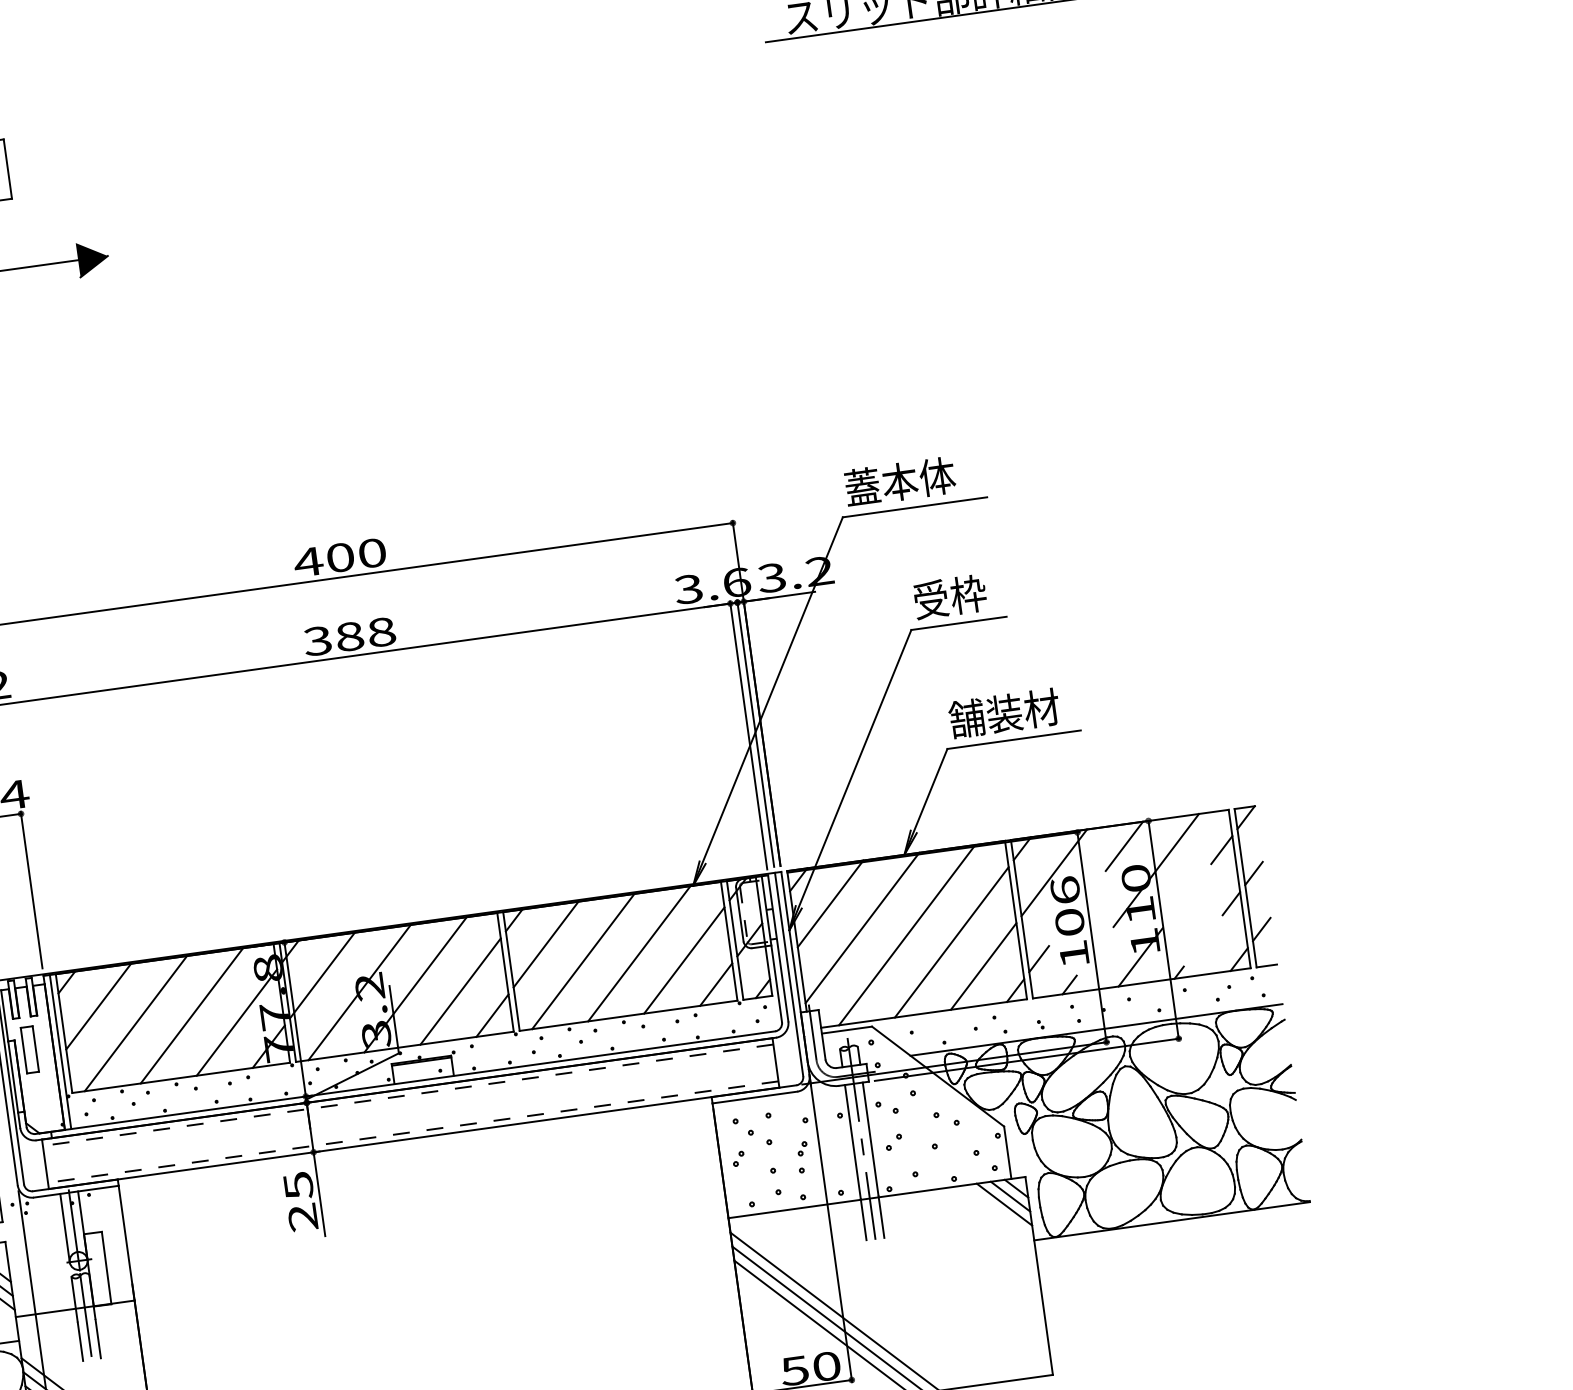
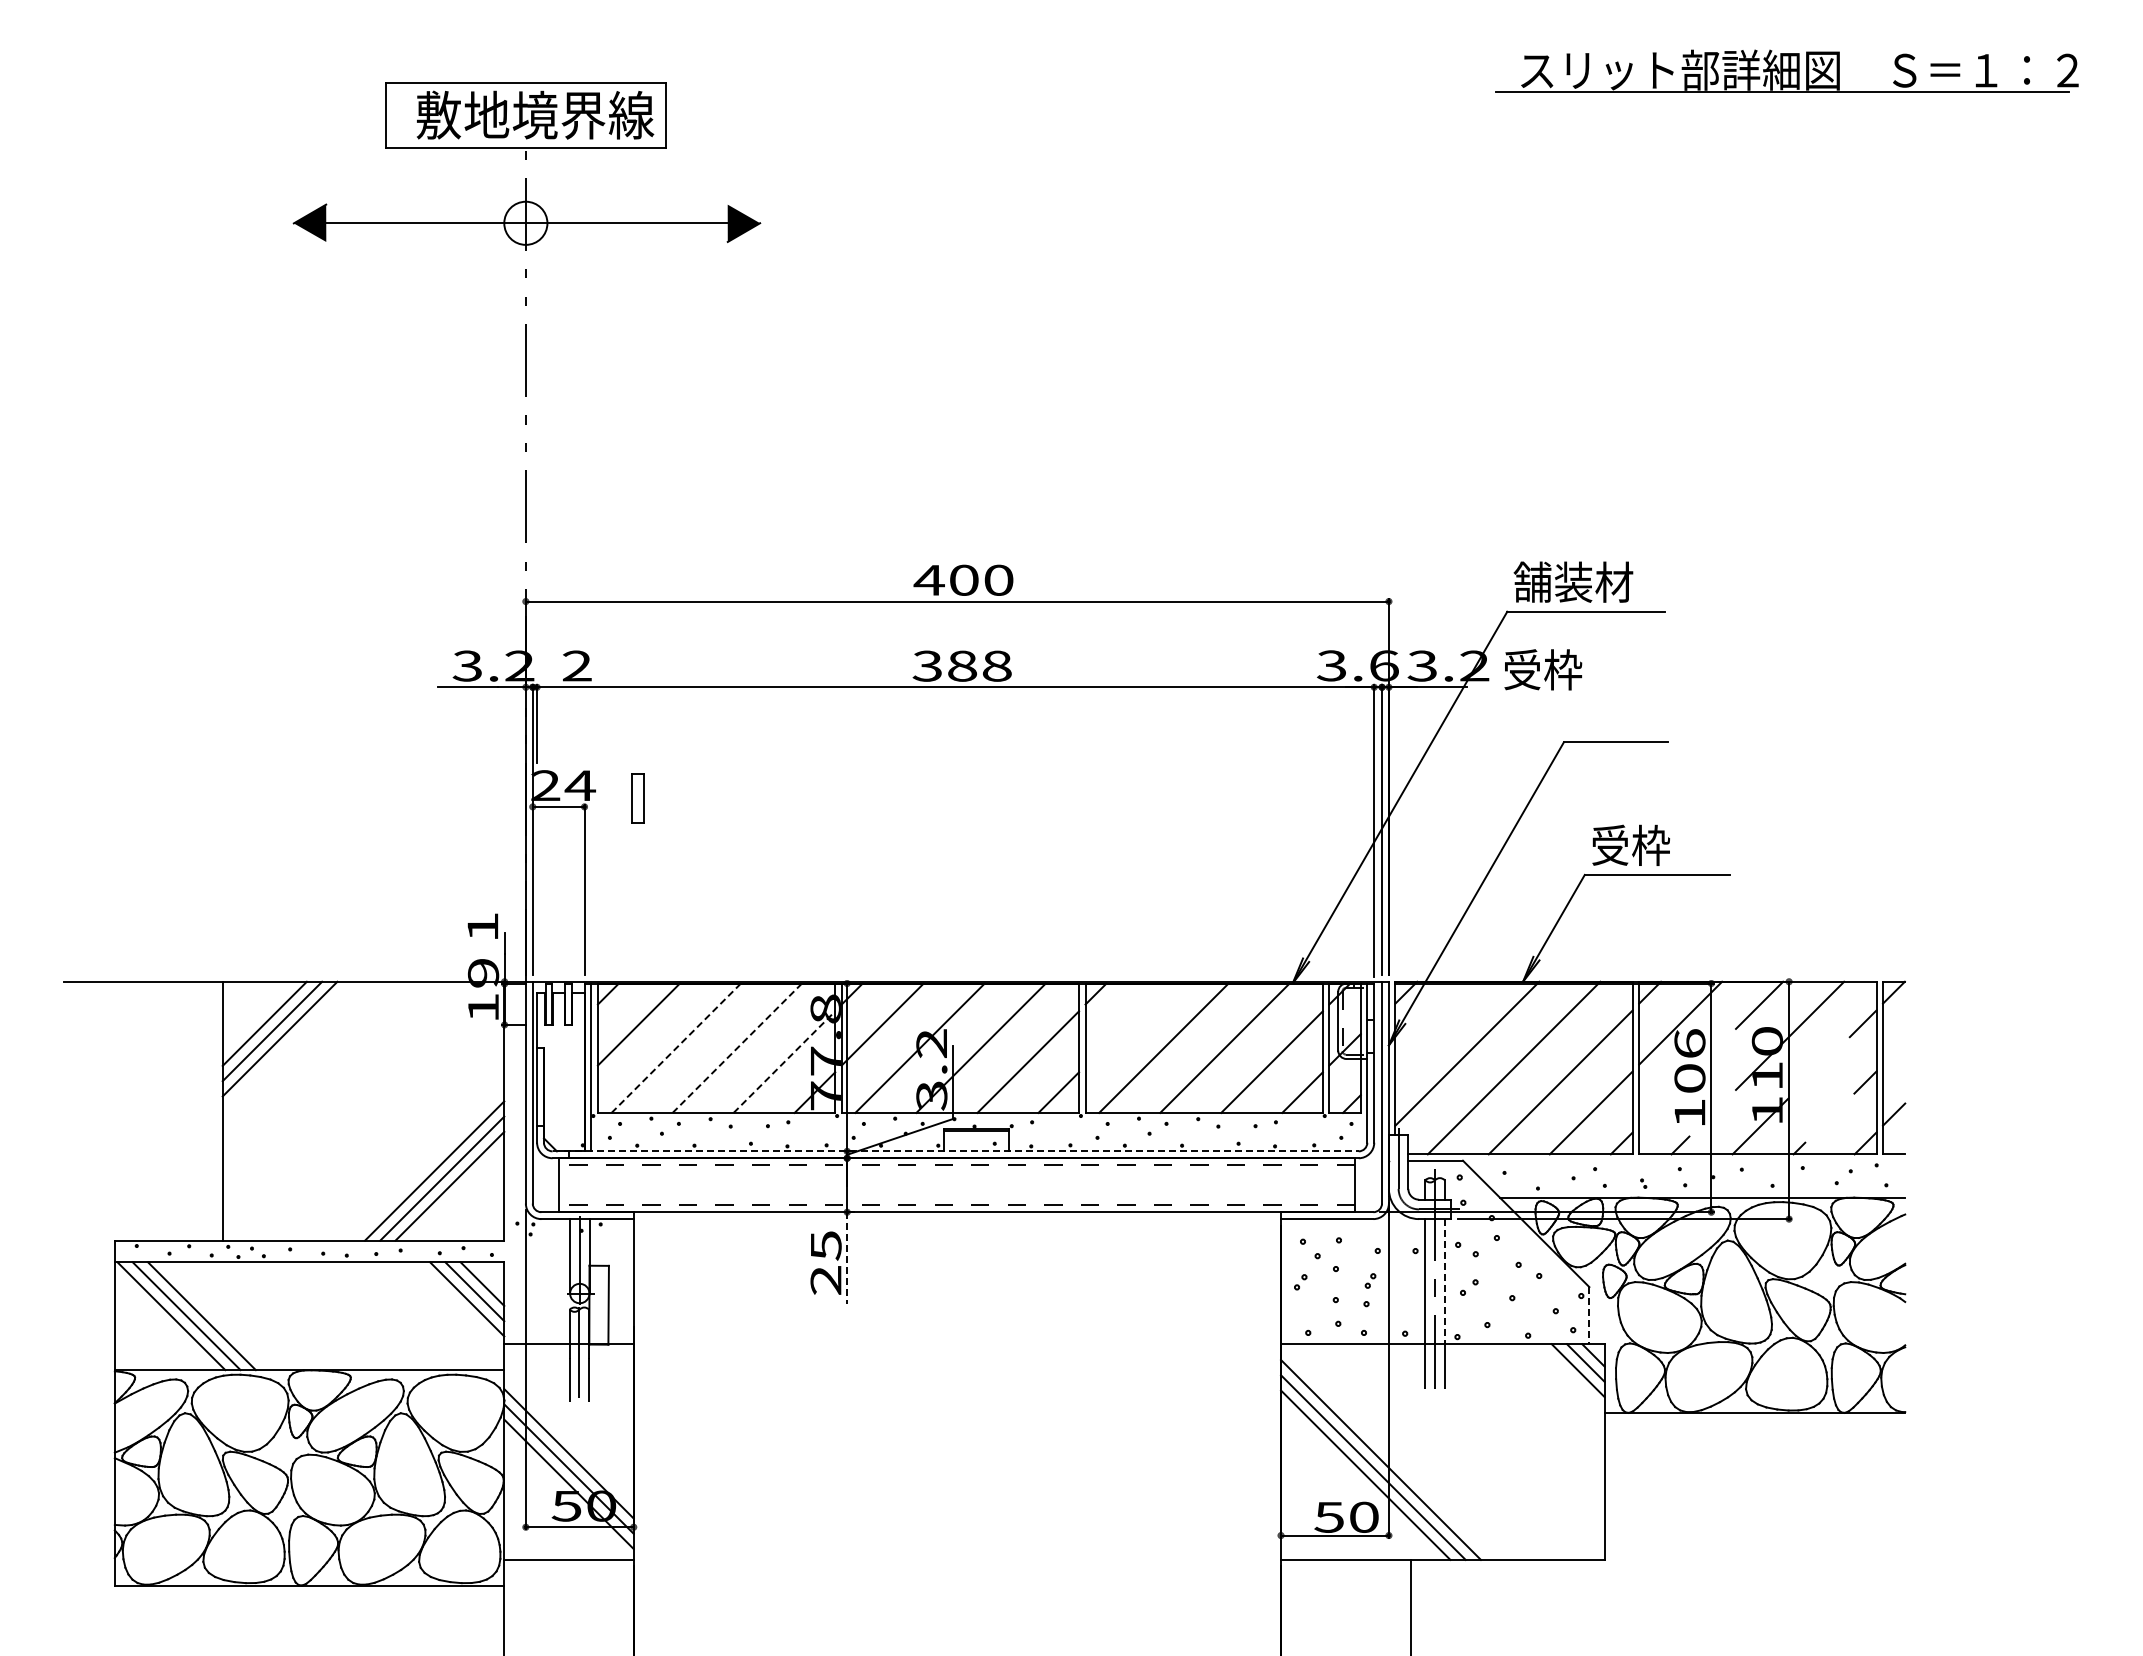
text: (899, 481) -> (1573, 581), 蓋本体 -> 舗装材
text: (950, 596) -> (1543, 669), moved
text: (1003, 712) -> (1650, 844), 舗装材 -> 受枠
line: (1254, 873) -> (1894, 1053), removed
line: (830, 903) -> (1436, 1022), removed
line: (546, 944) -> (1126, 1024), removed
line: (1038, 958) -> (1651, 1112), removed
line: (192, 1016) -> (737, 1048), solid -> dashed
line: (237, 1022) -> (784, 1062), solid -> dashed
line: (136, 1023) -> (676, 1048), solid -> dashed
part: (29, 1049) -> (637, 798), moved
line: (406, 1082) -> (956, 1151), solid -> dashed
line: (870, 1138) -> (1444, 1280), solid -> dashed
line: (1007, 1152) -> (1589, 1315), solid -> dashed
line: (319, 1193) -> (847, 1257), solid -> dashed

